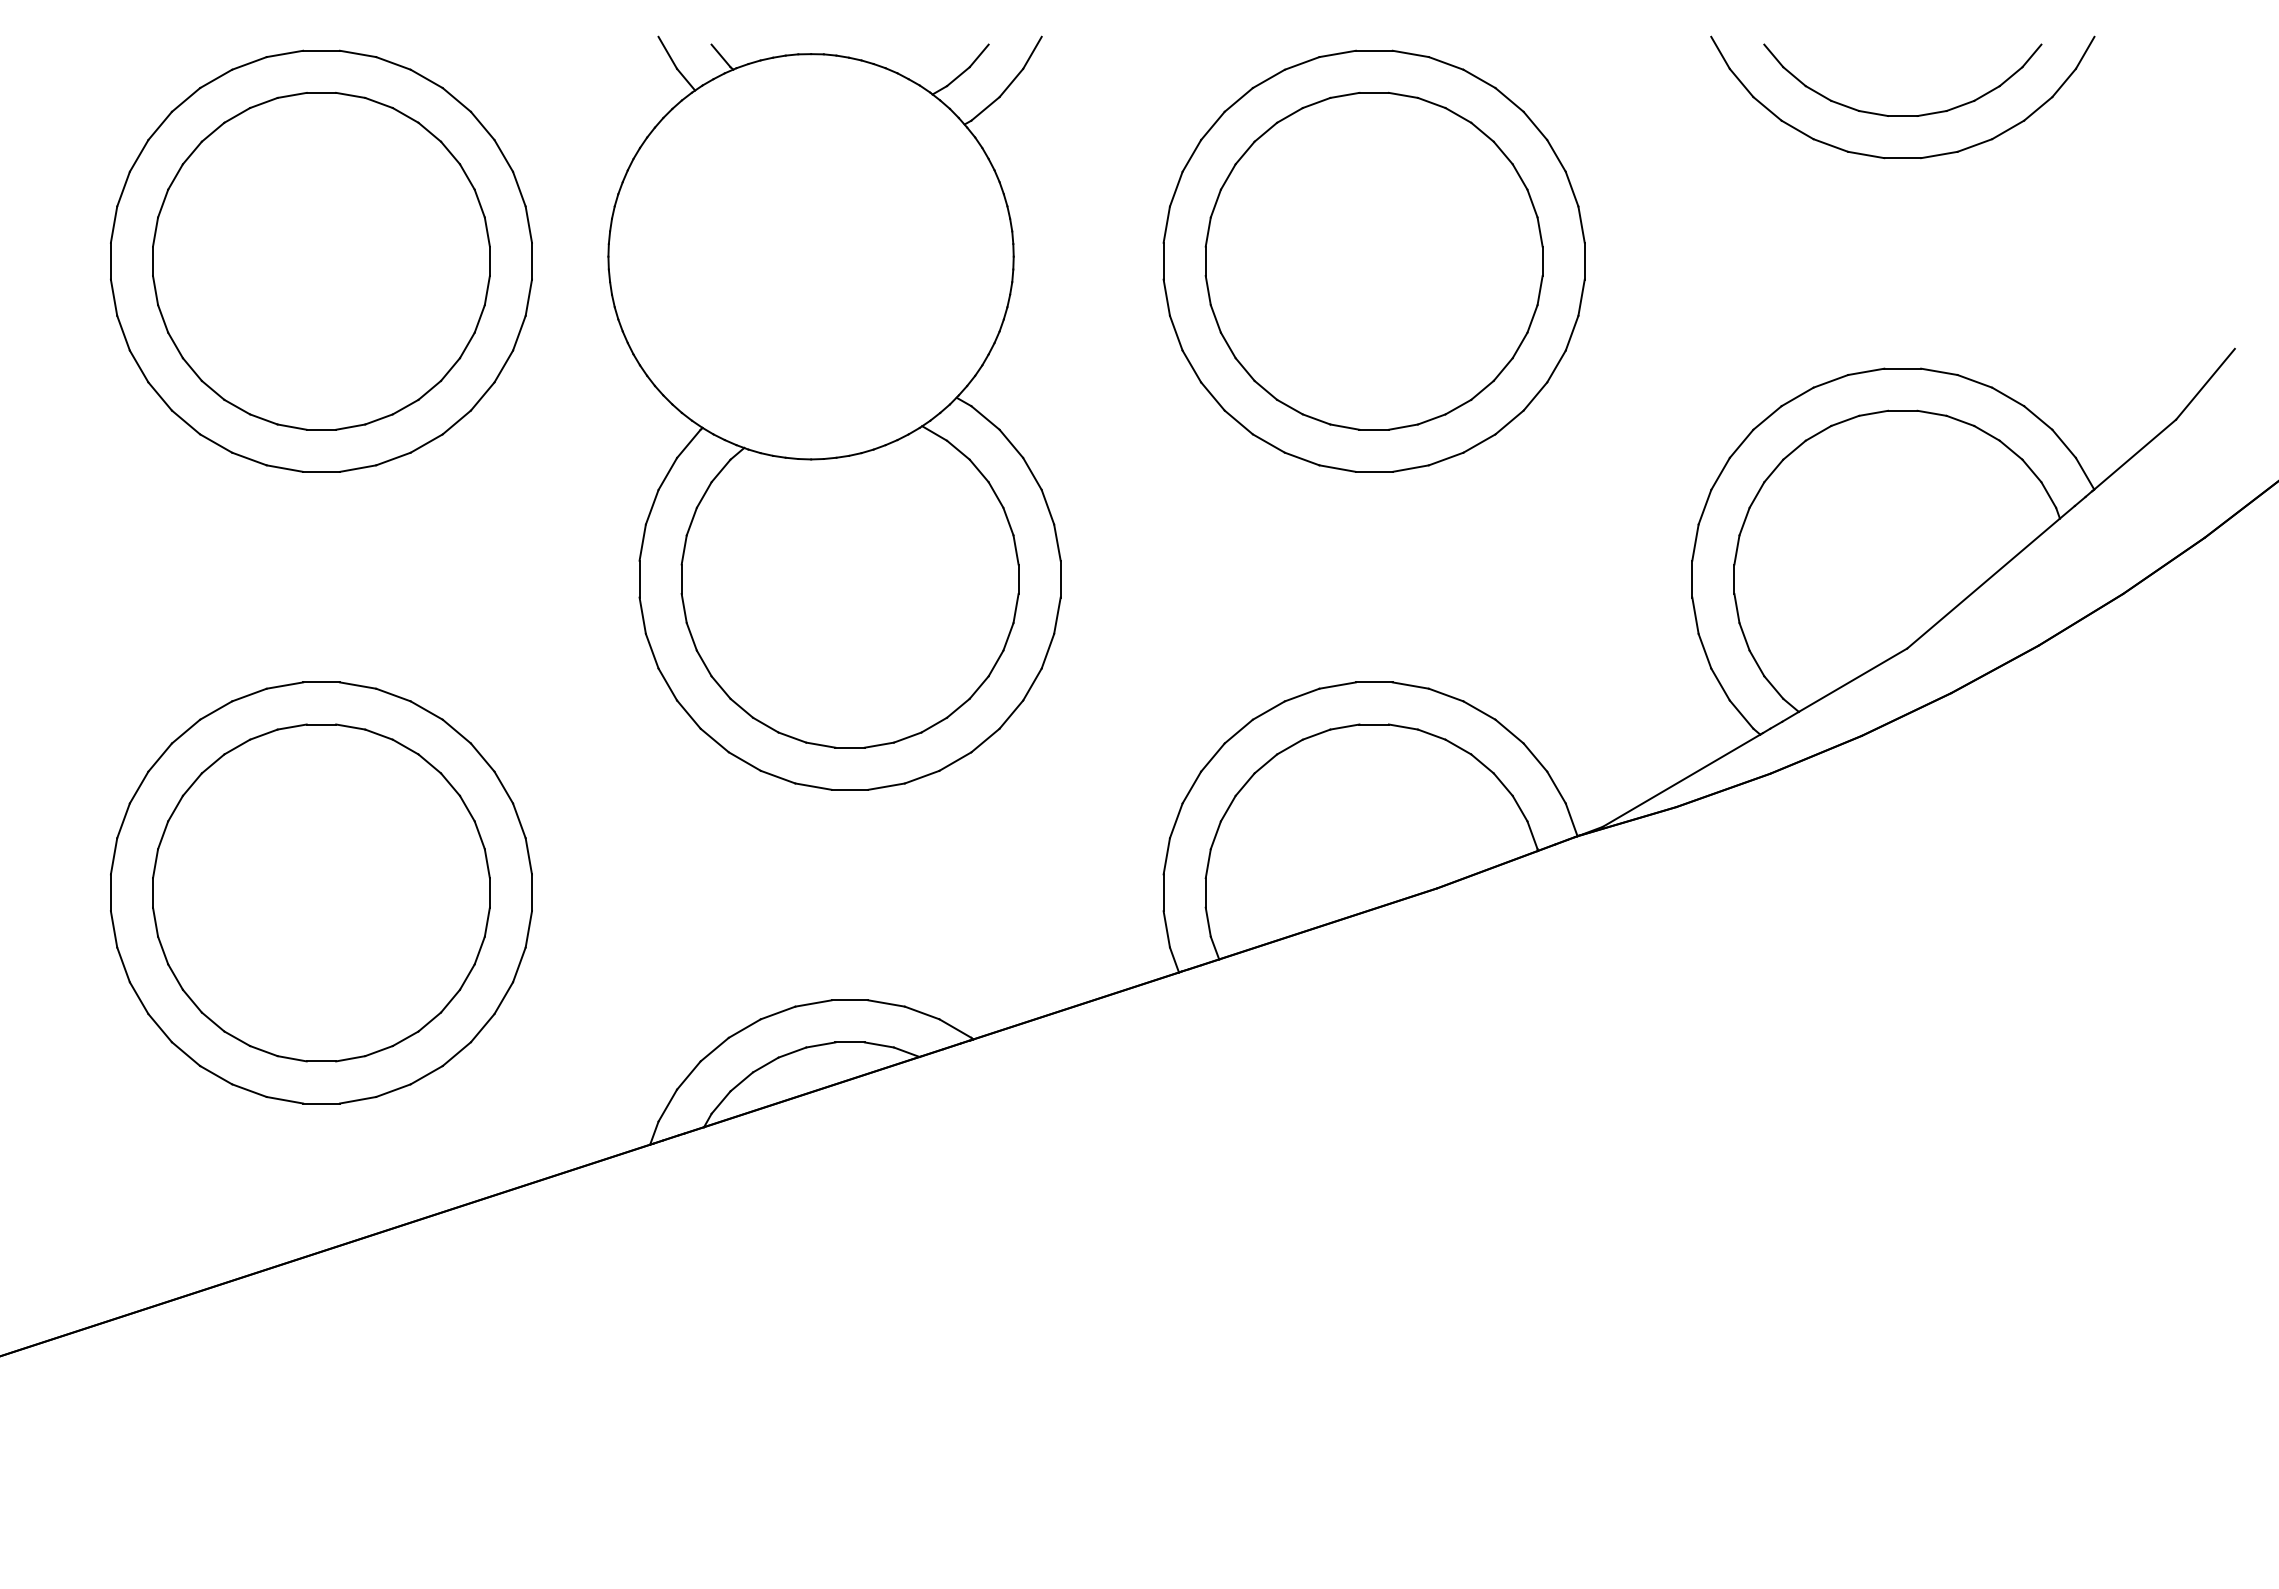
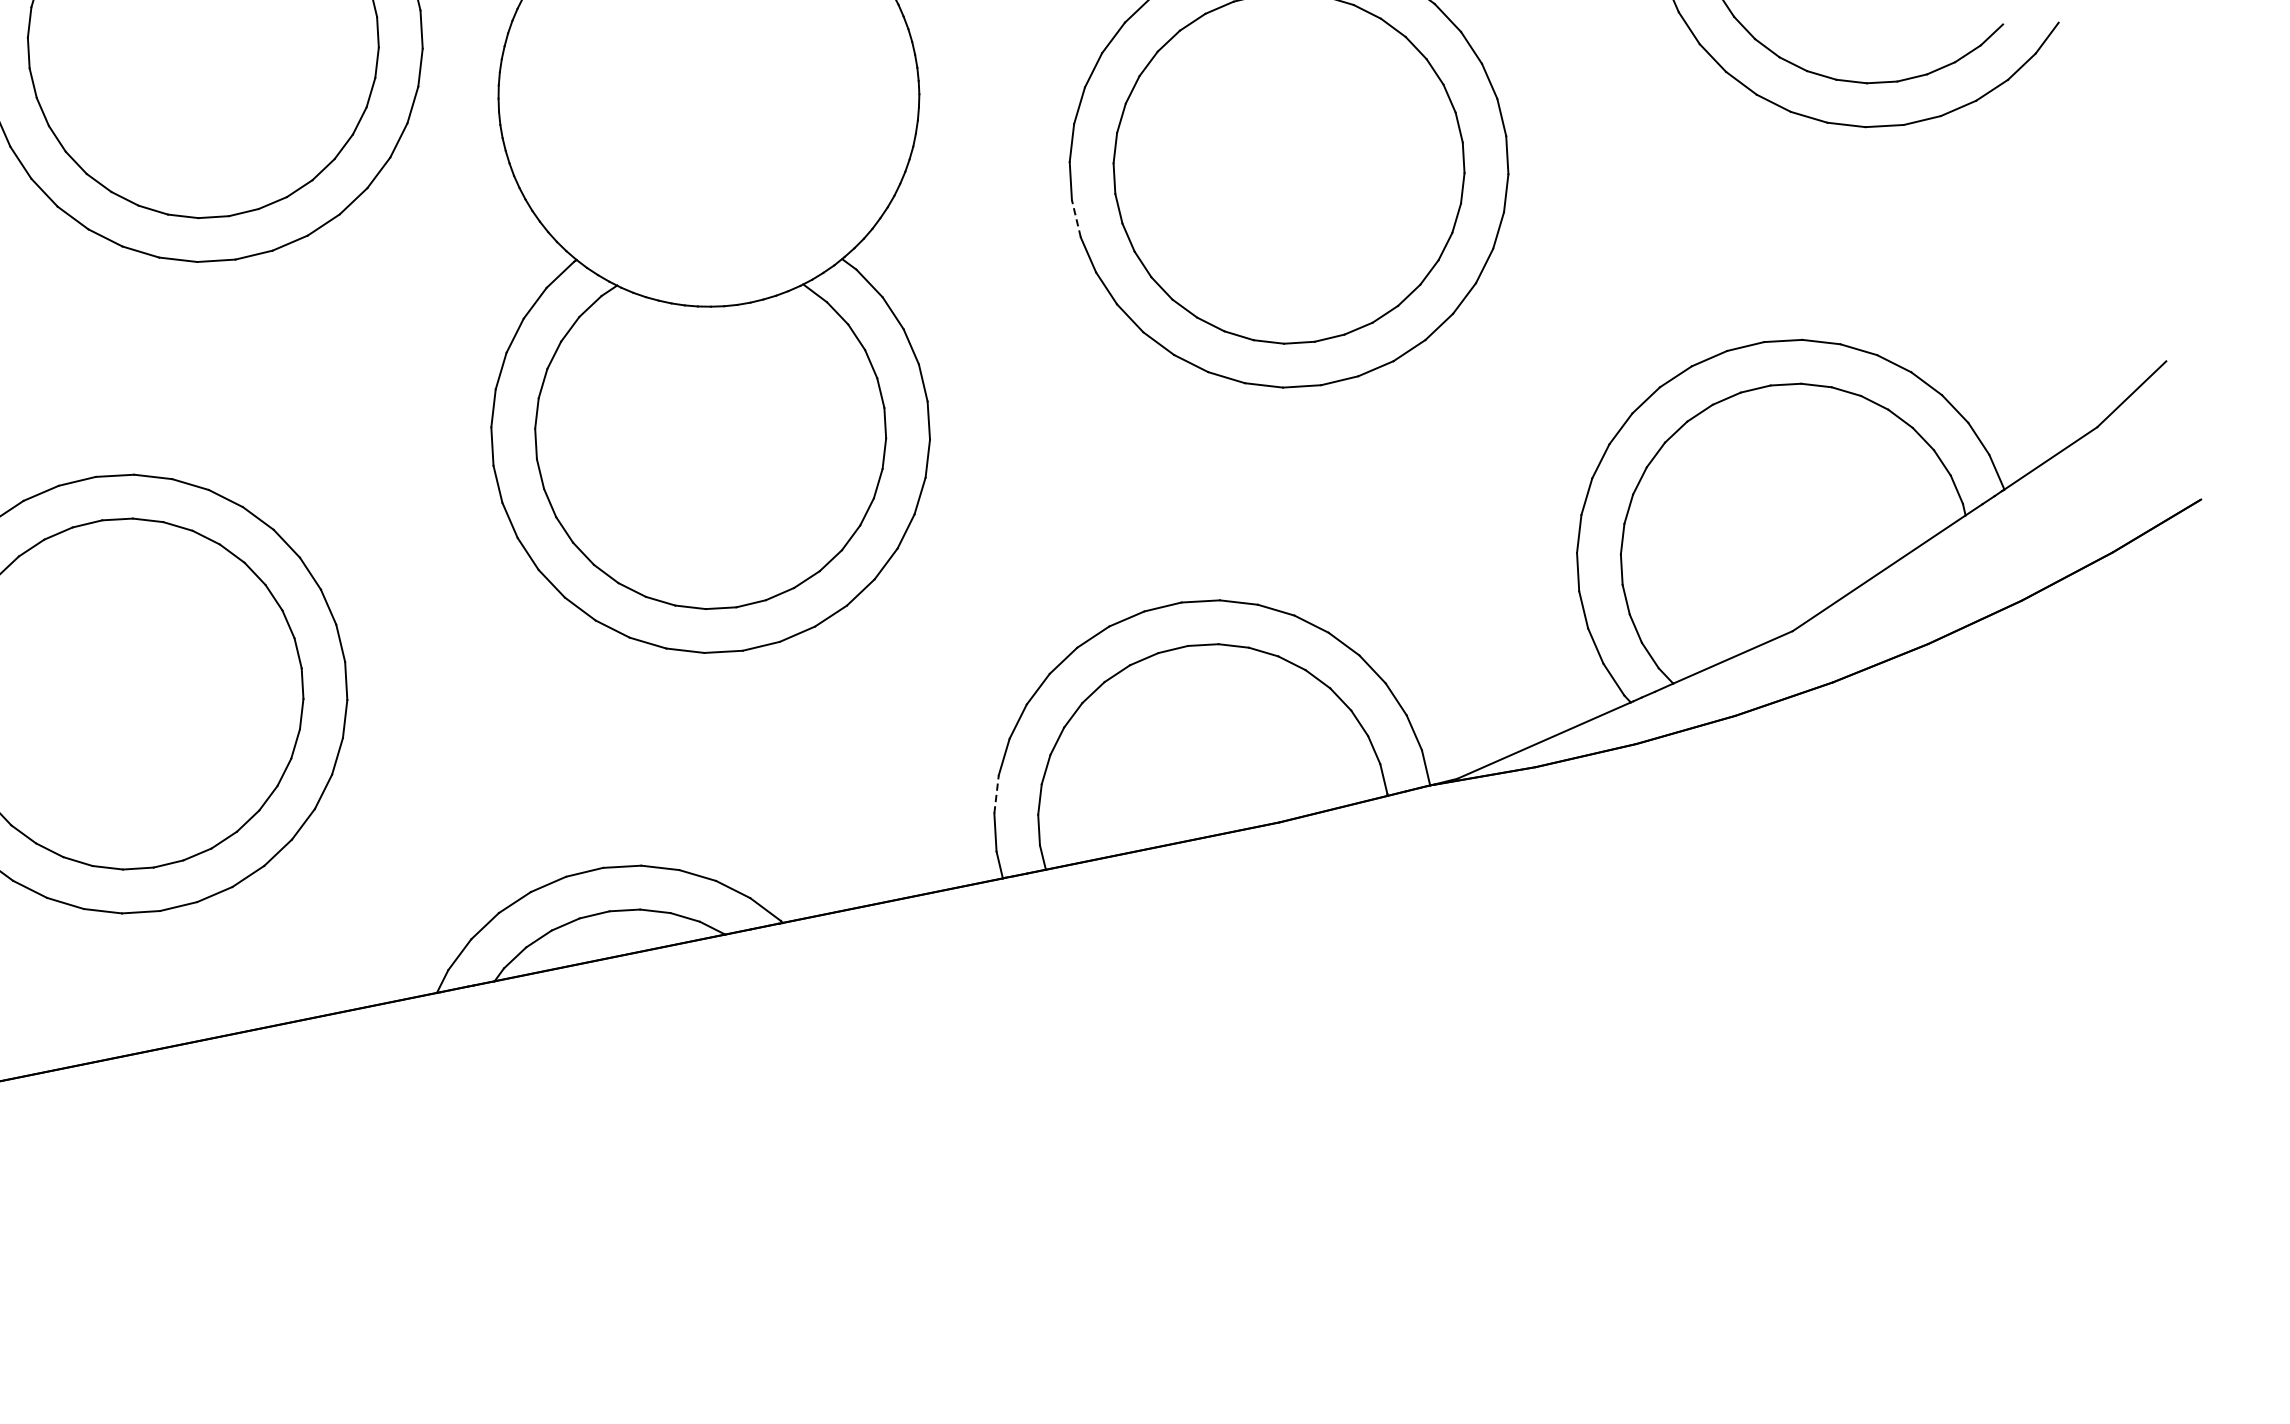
line: (1176, 332) -> (1076, 218), solid -> dashed
line: (1163, 892) -> (996, 794), solid -> dashed

